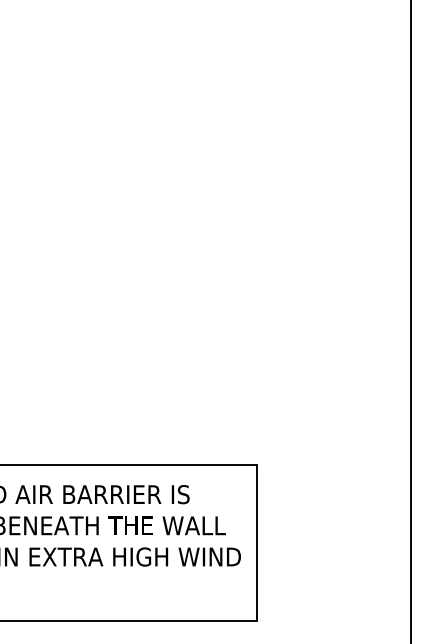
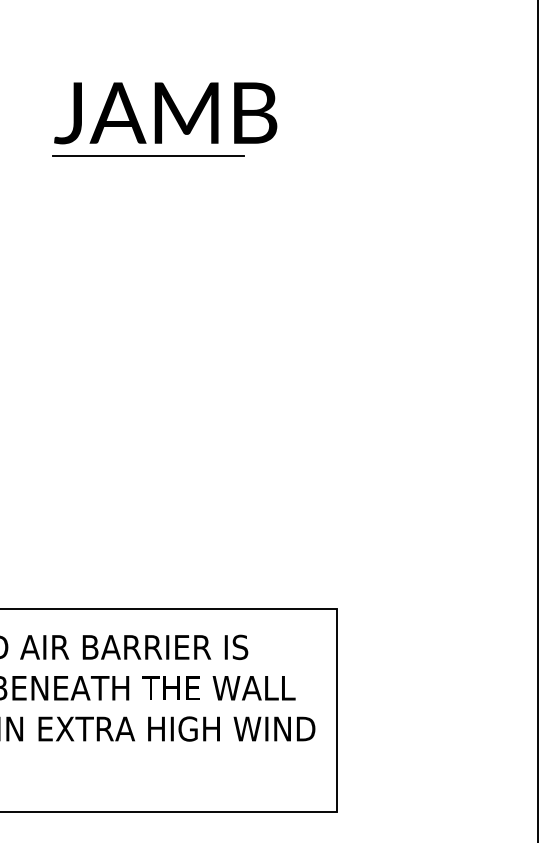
part: (125, 91) -> (164, 119), added

